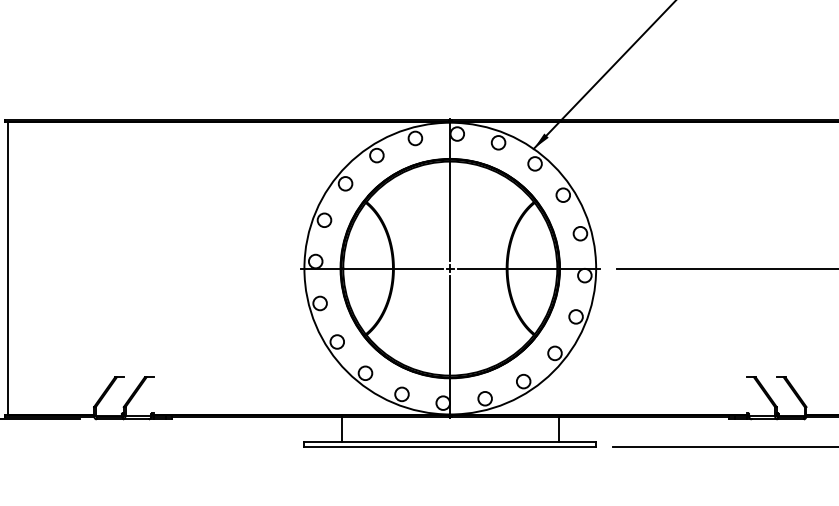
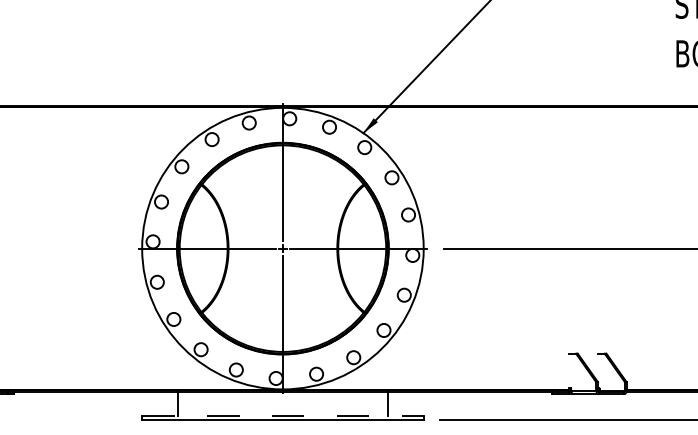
line: (450, 441) -> (283, 415), solid -> dashed

